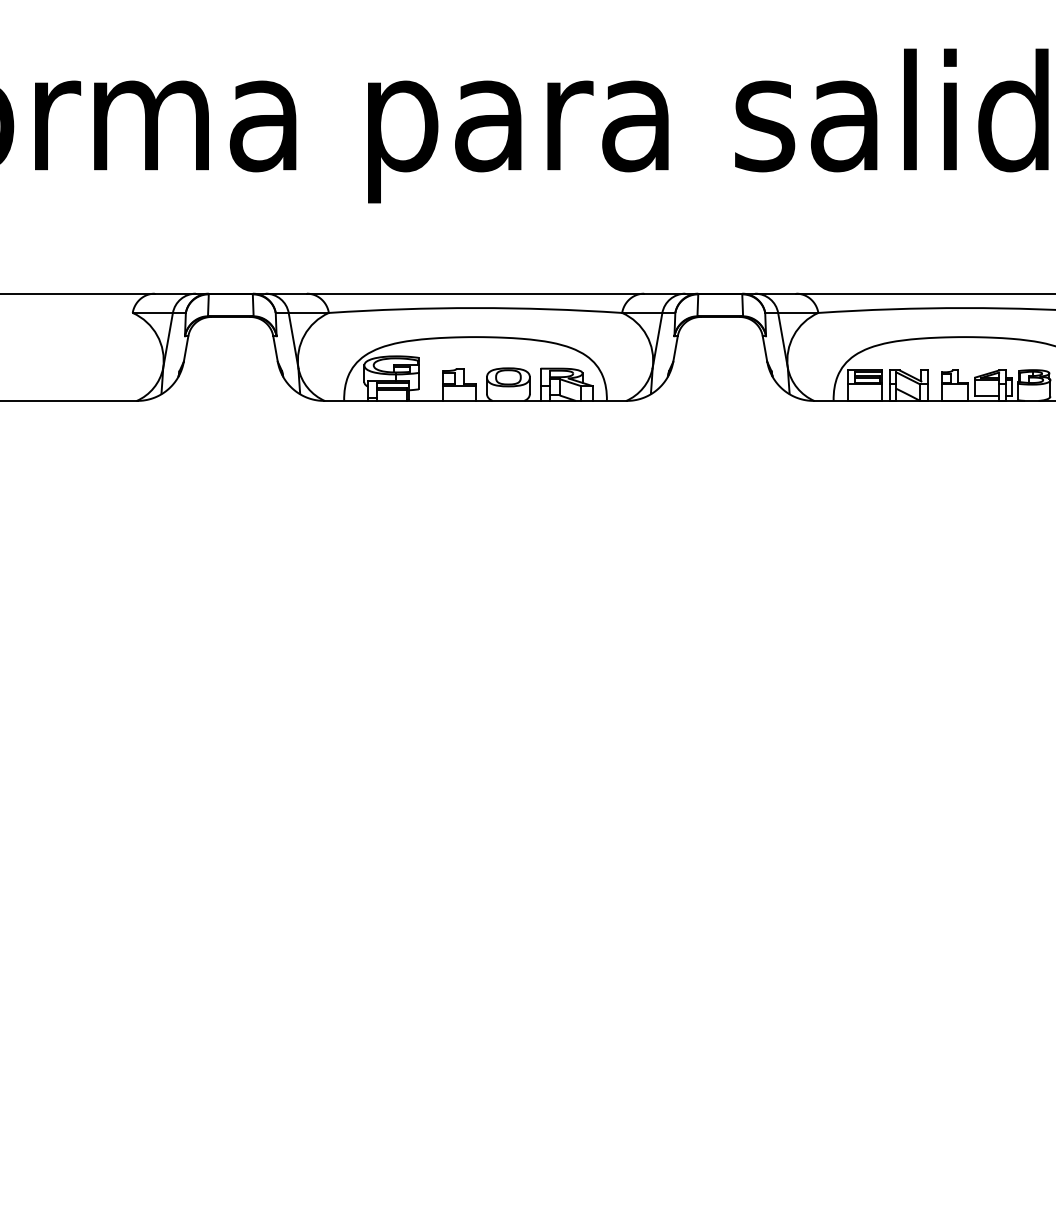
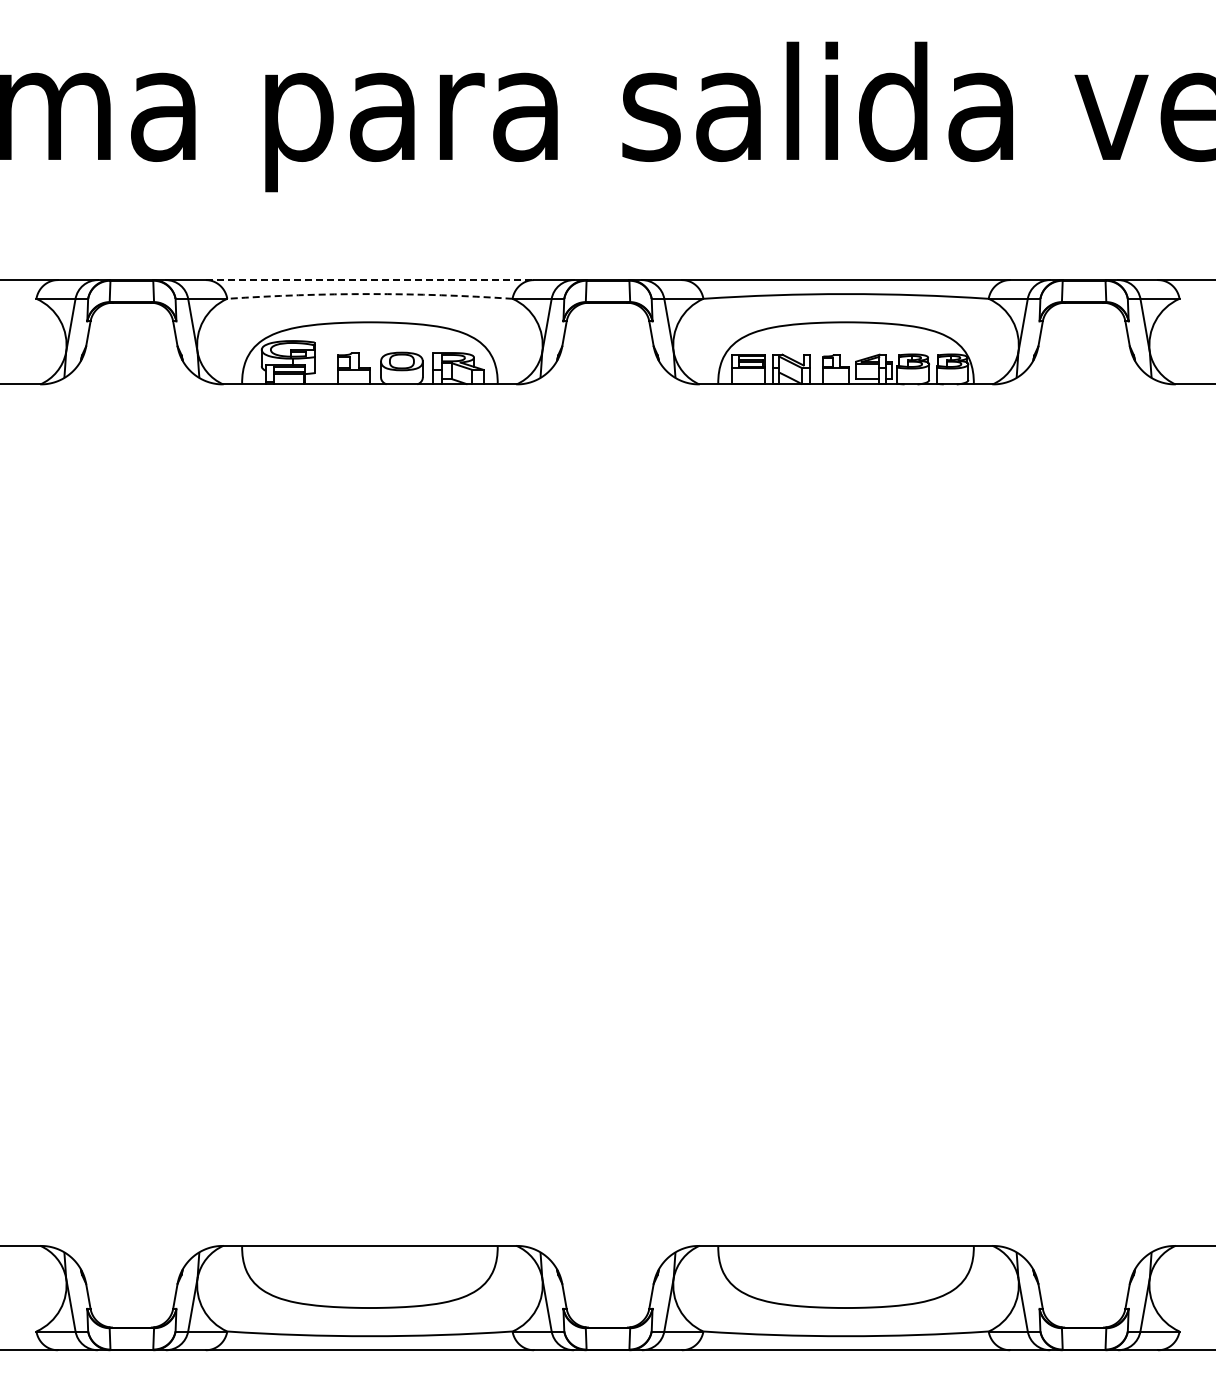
line: (476, 294) -> (370, 280), solid -> dashed
arc: (475, 308) -> (369, 294), solid -> dashed

